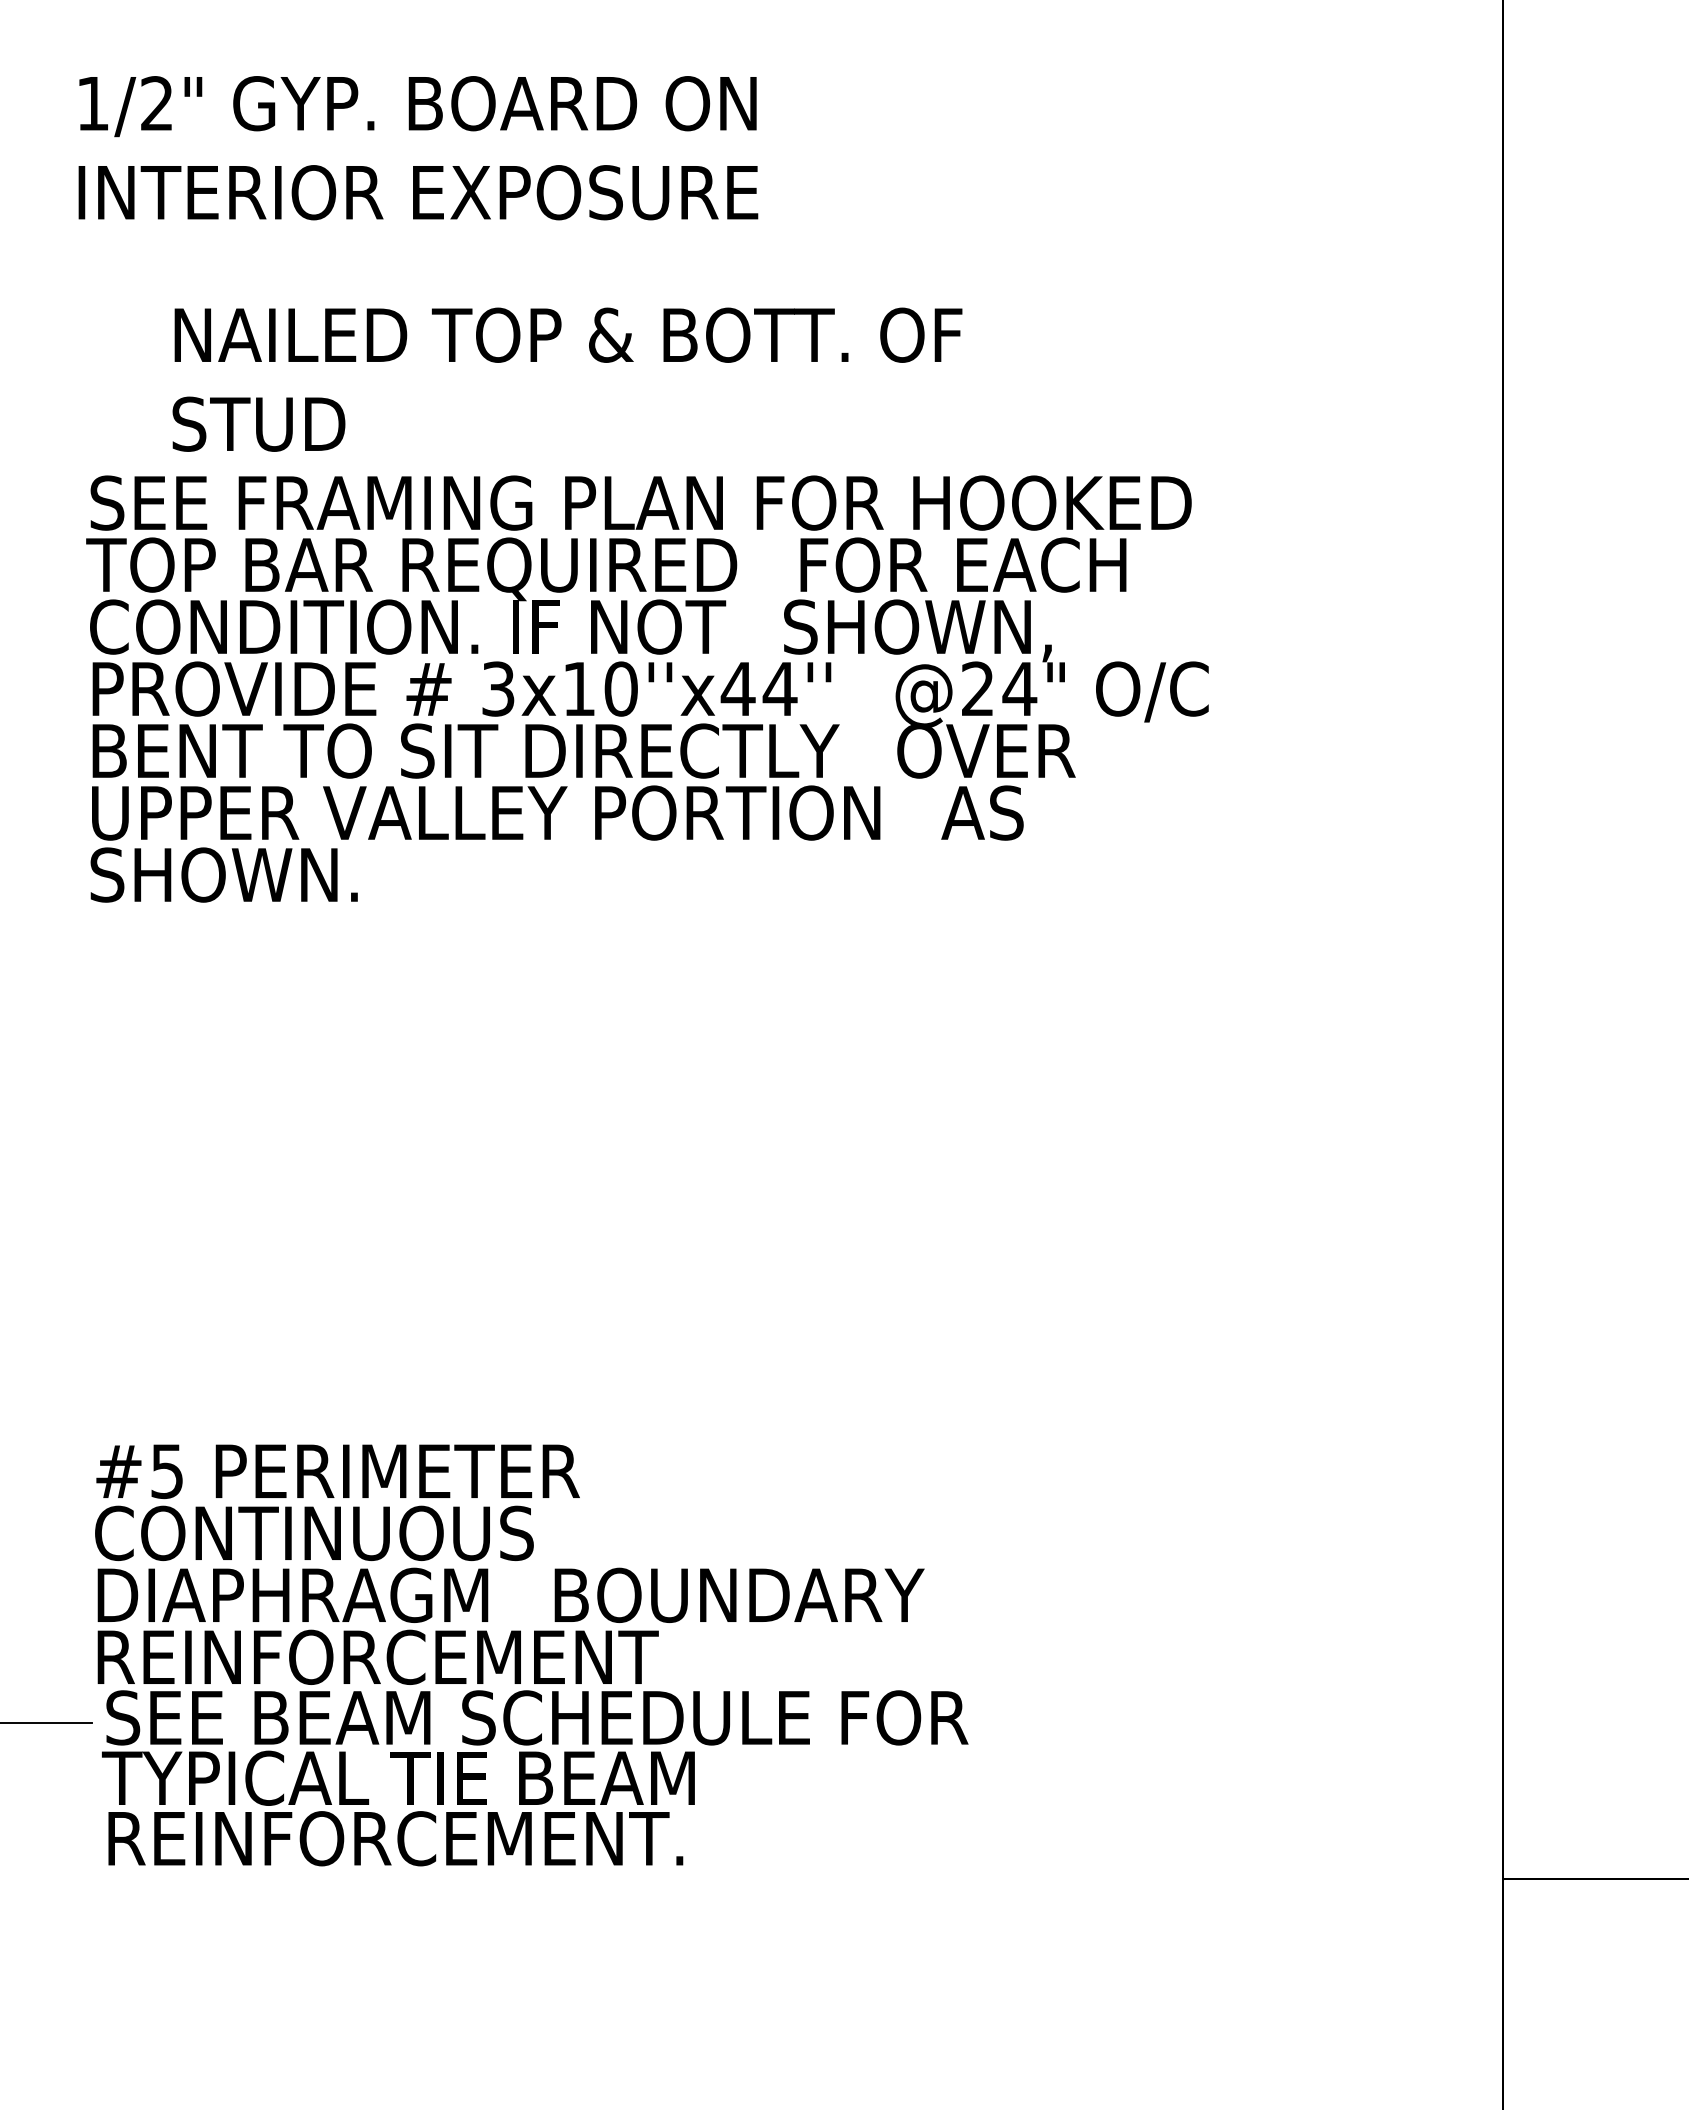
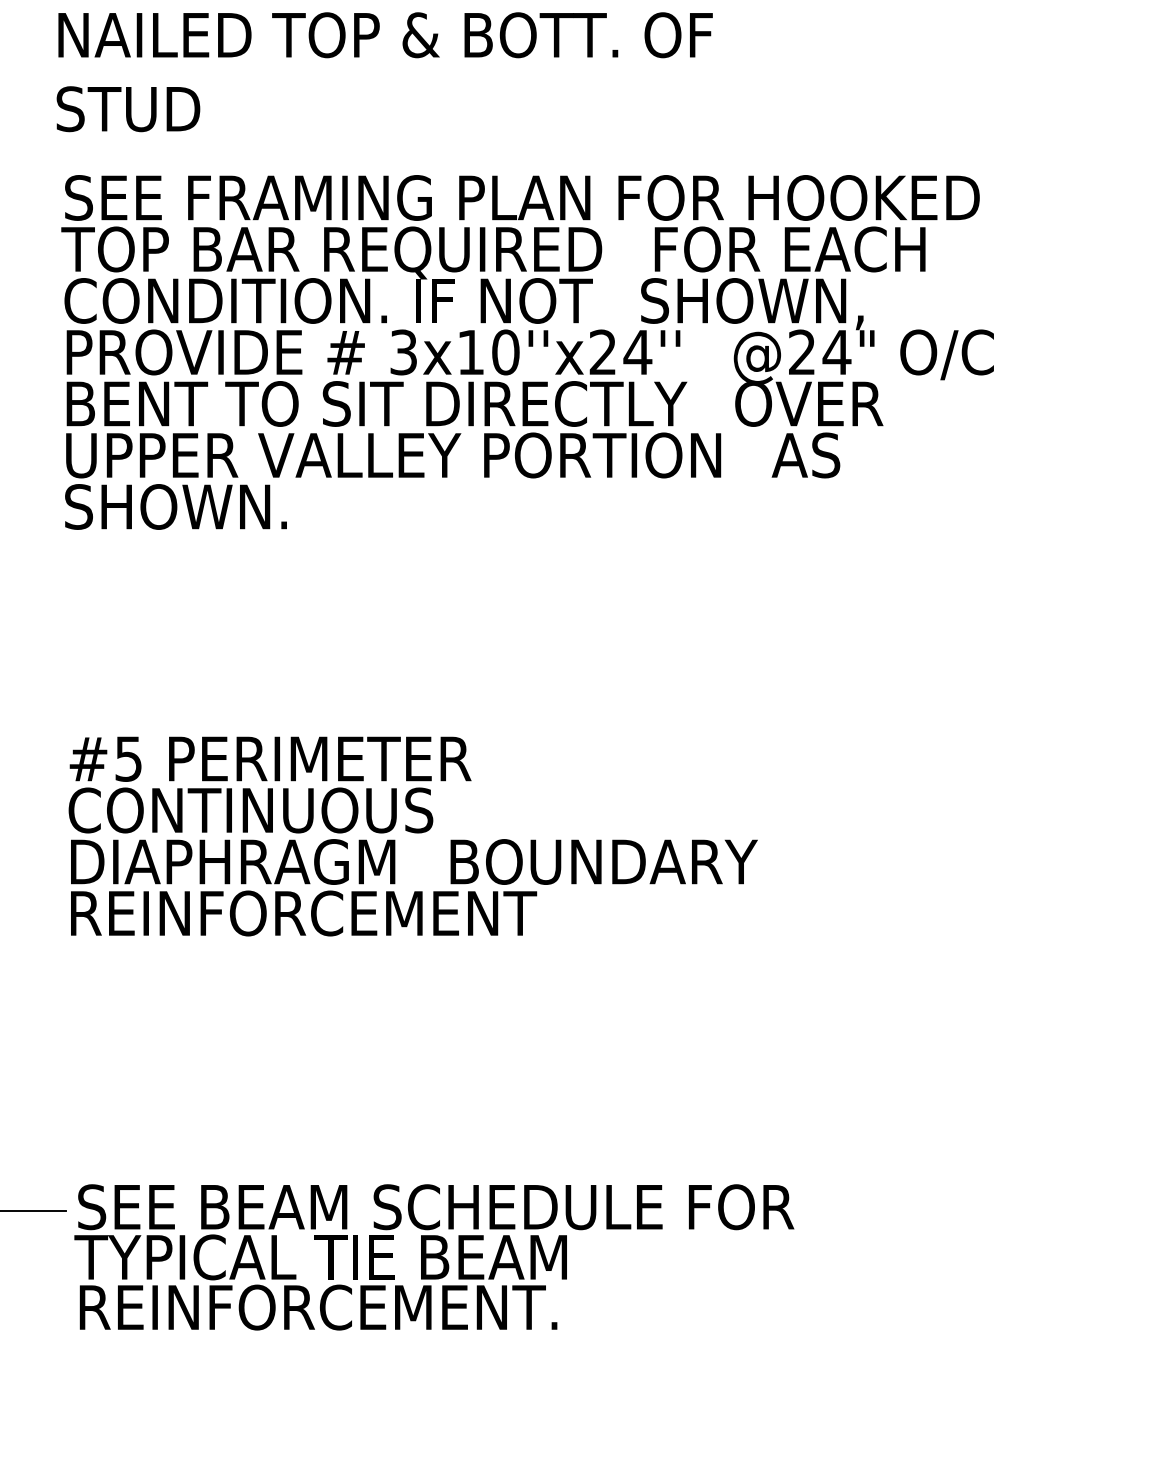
text: (567, 379) -> (384, 72), moved
text: (737, 688) -> (602, 351), 3x10''x44'' -> 3x10''x24''
text: (509, 1564) -> (413, 836), moved

